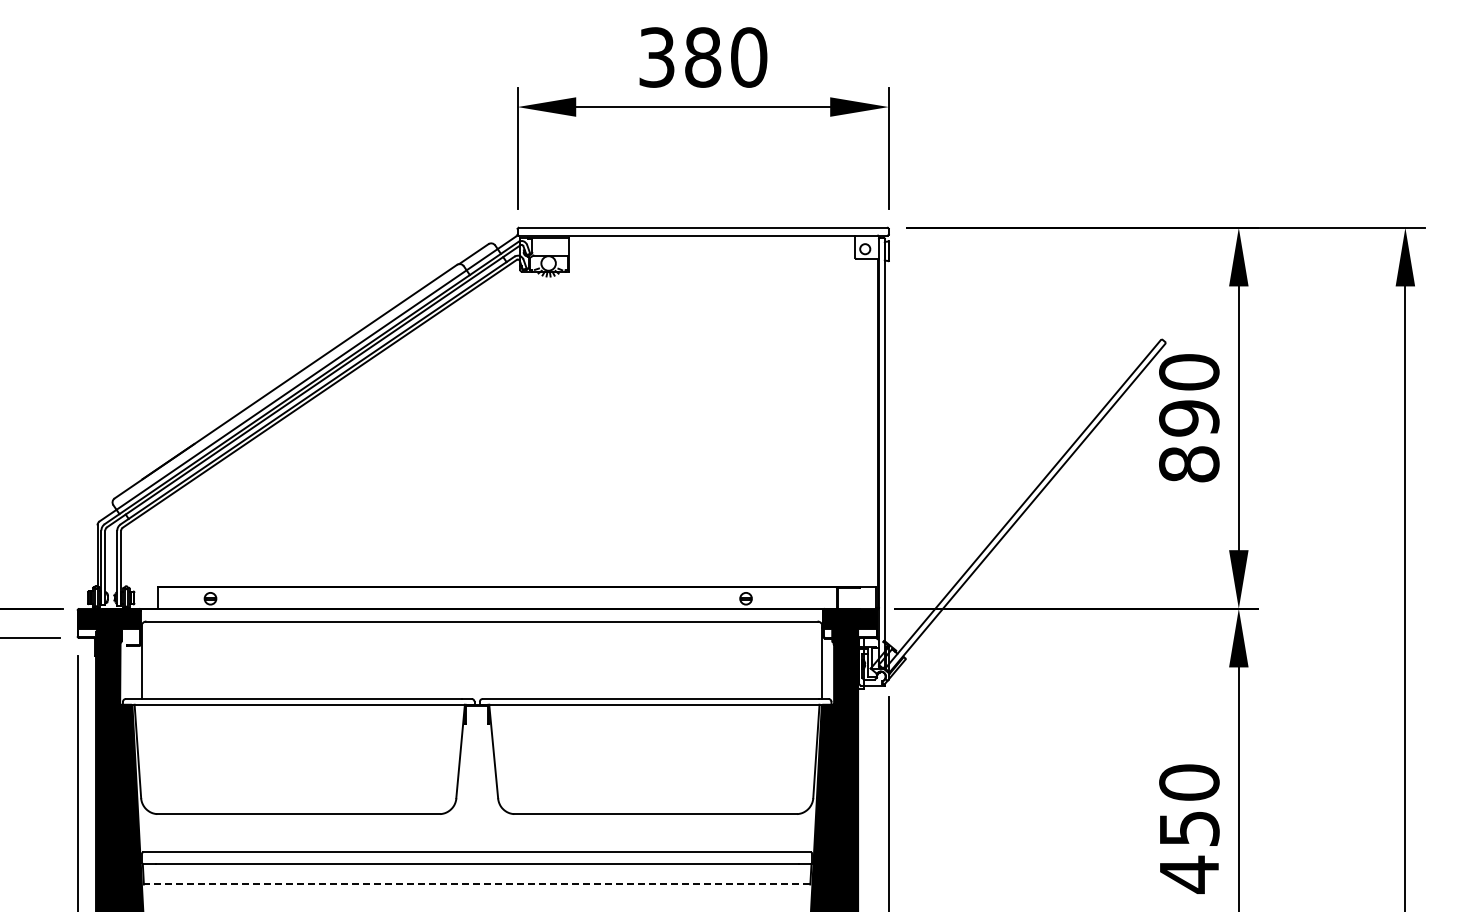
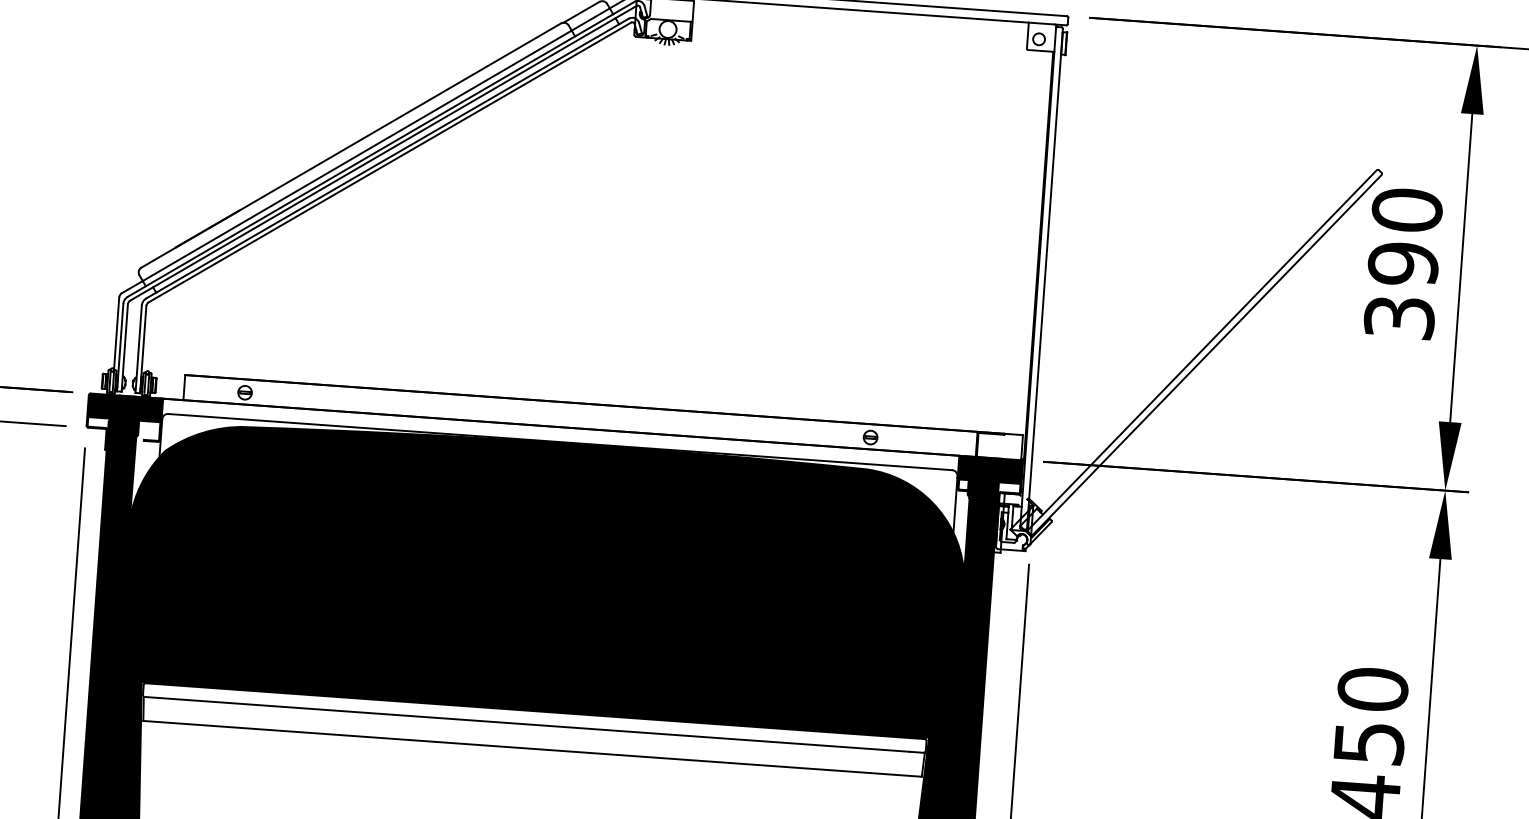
text: (1189, 464) -> (1399, 317), 890 -> 390
fill: (477, 736) -> (545, 576), added
line: (476, 884) -> (531, 748), dashed -> solid

